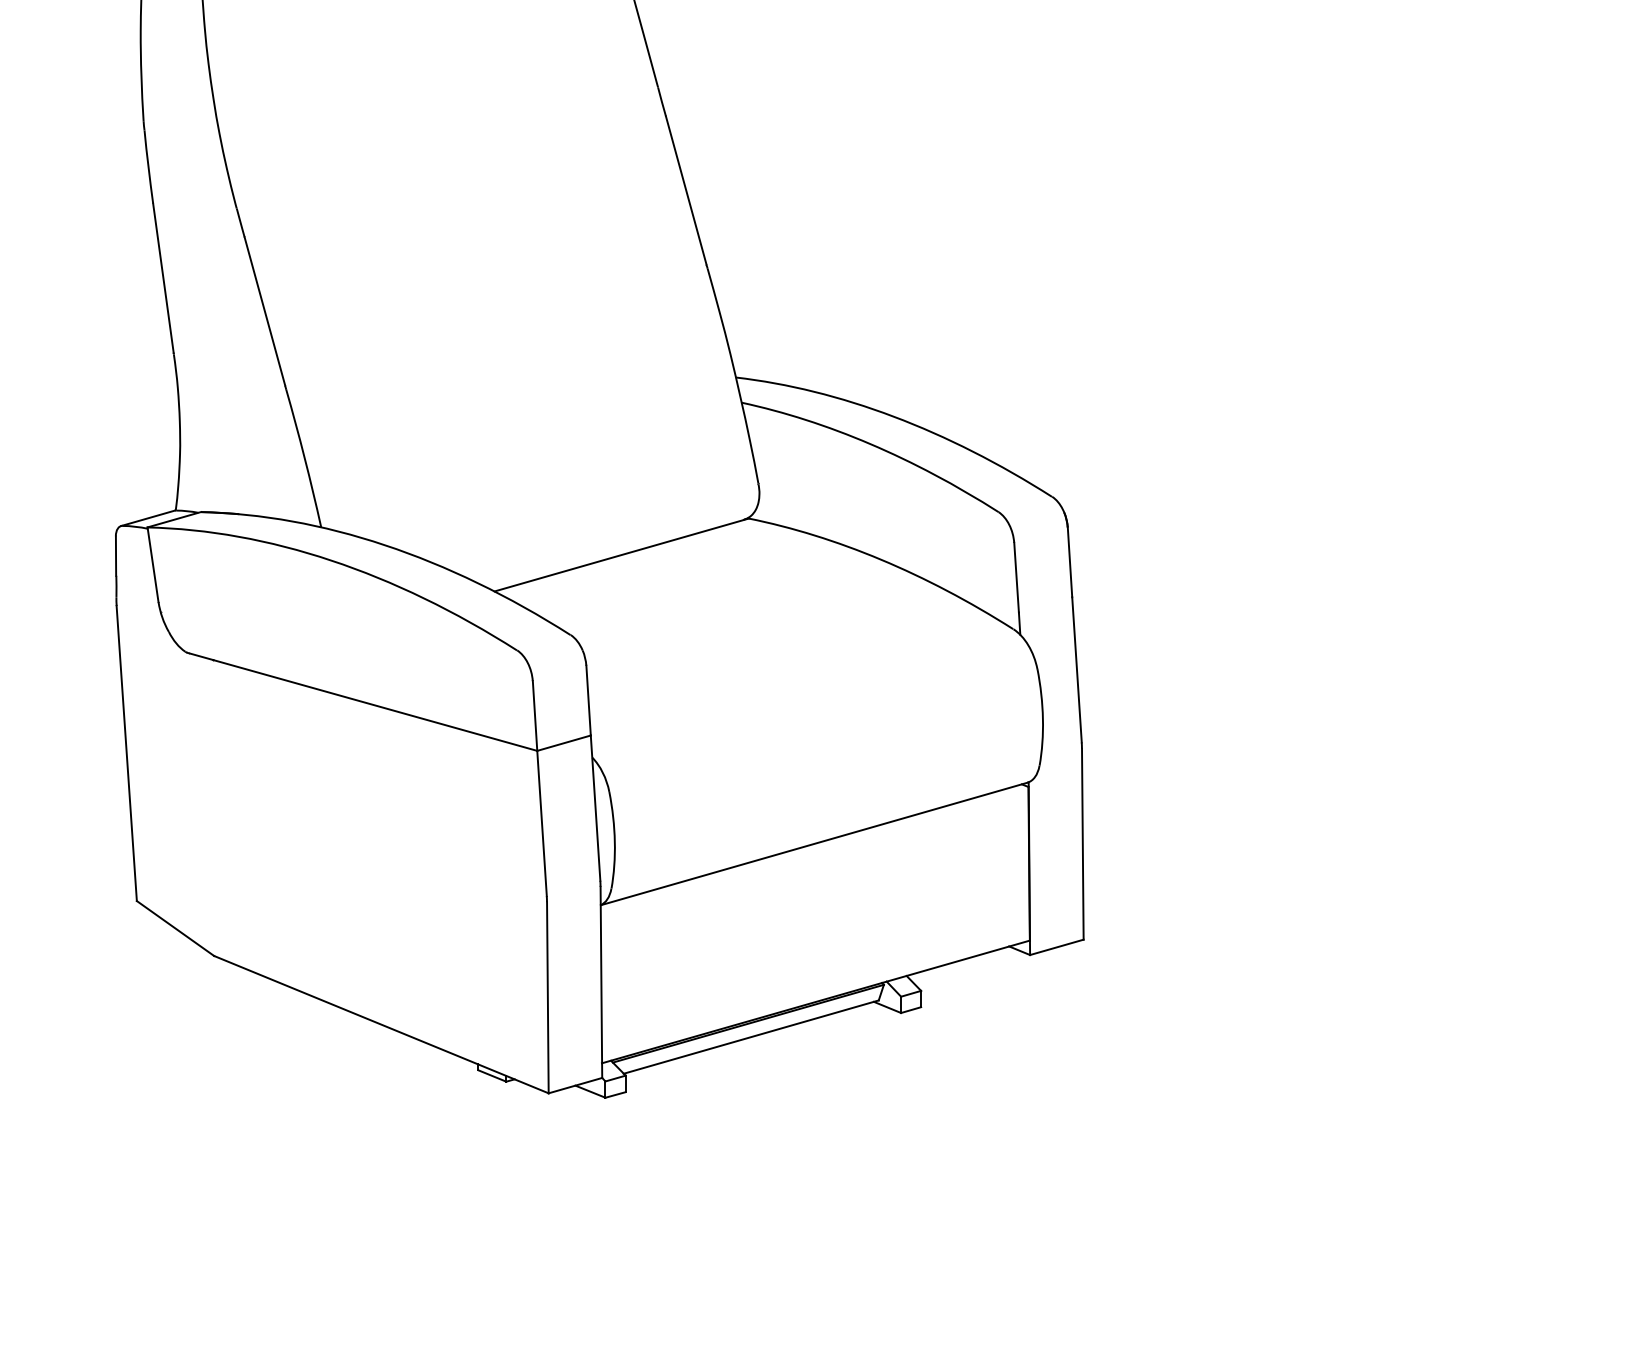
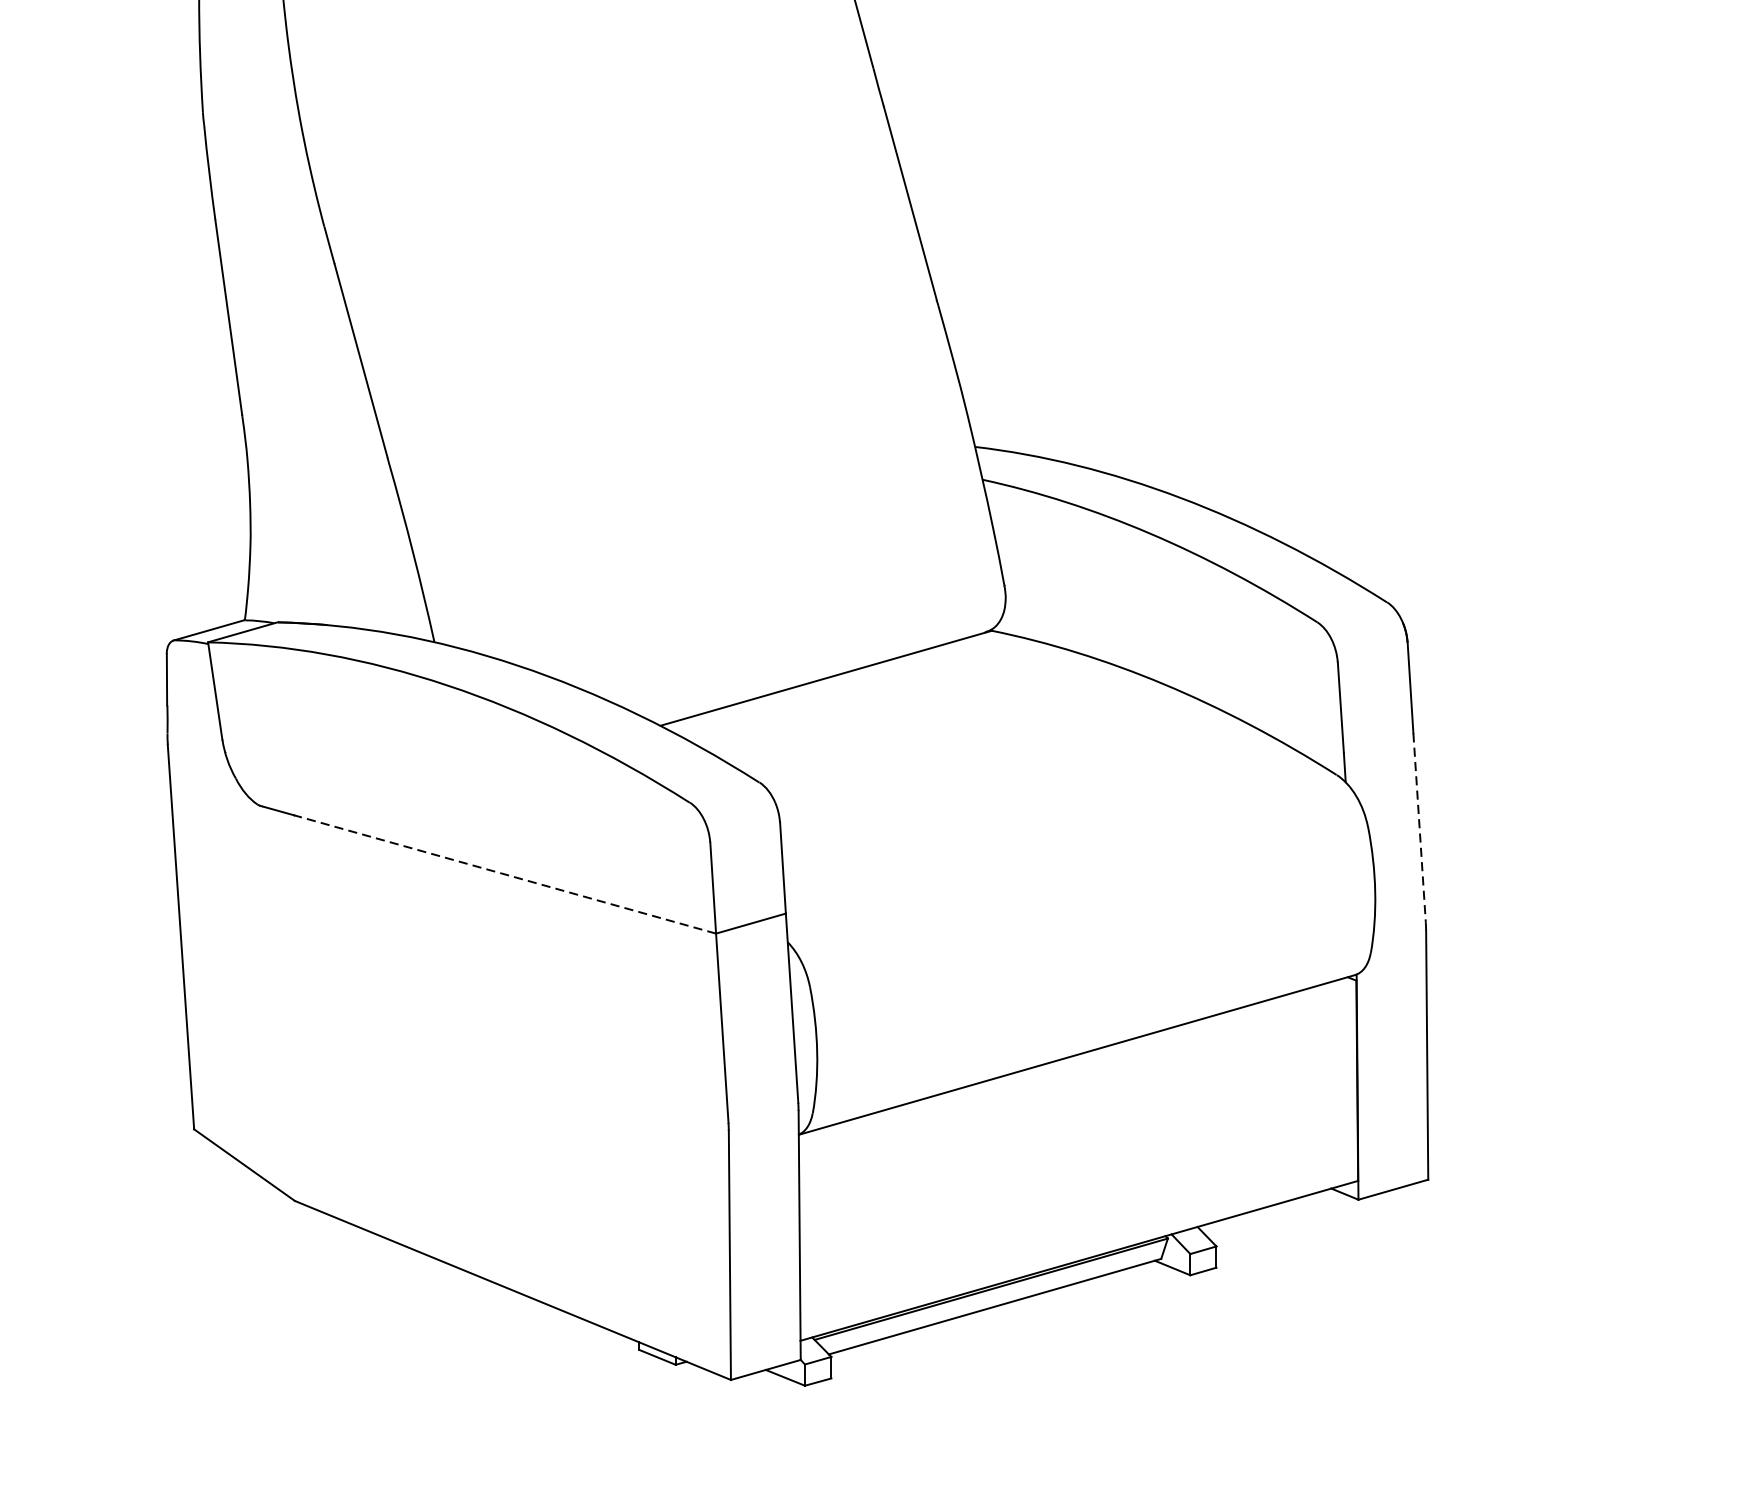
line: (1077, 669) -> (1420, 827), solid -> dashed
line: (374, 705) -> (503, 874), solid -> dashed

